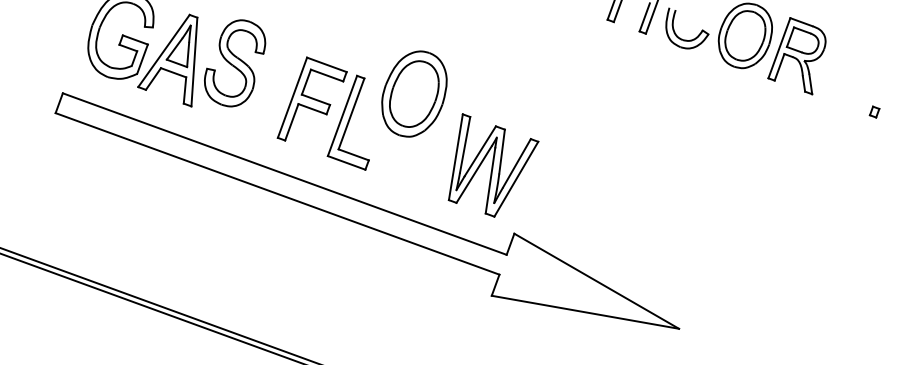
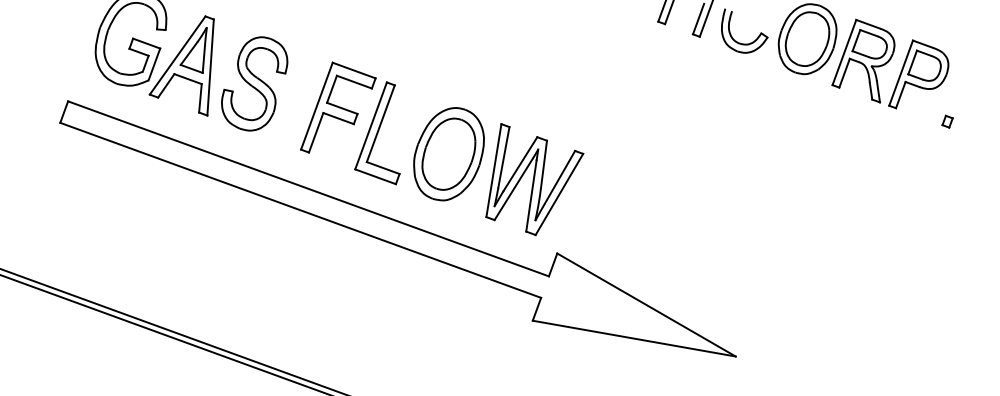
part: (234, 62) -> (254, 83), moved
part: (847, 68) -> (918, 74), added
part: (413, 94) -> (448, 154), moved

